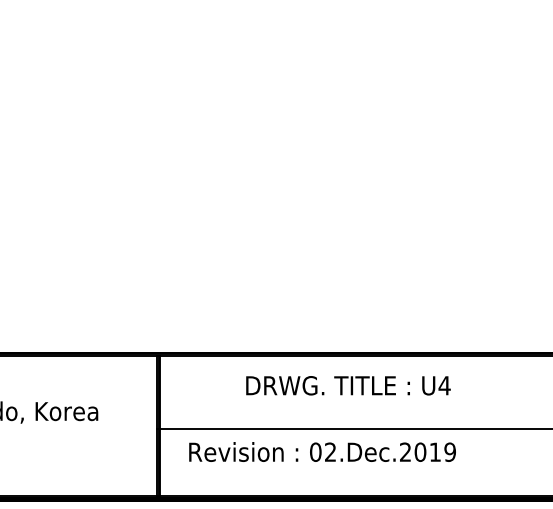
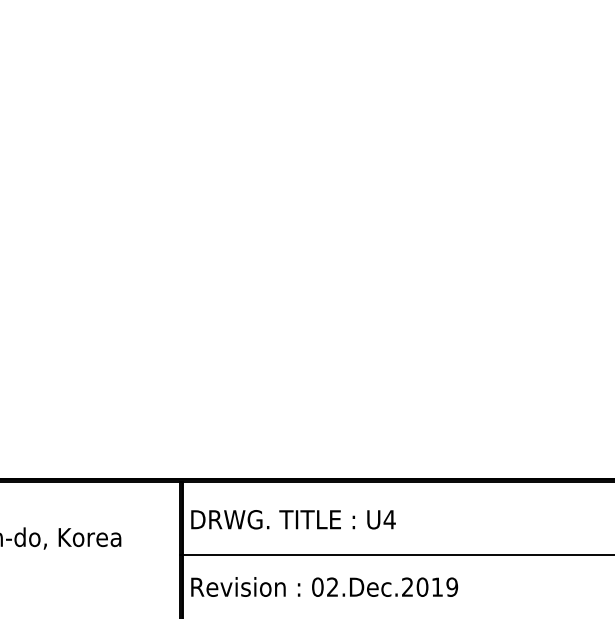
text: (348, 385) -> (293, 519), moved
text: (322, 451) -> (324, 586), moved

